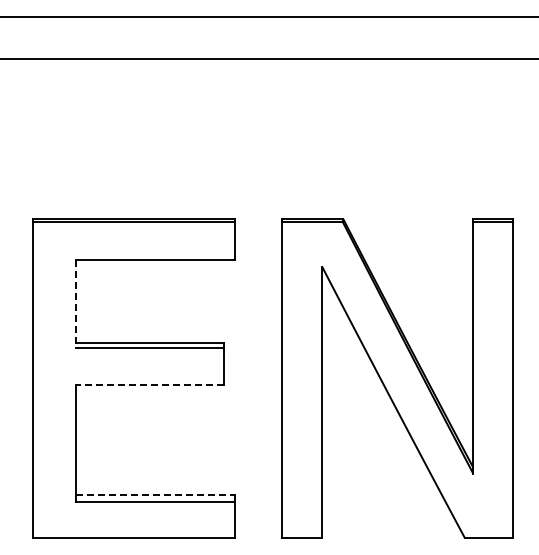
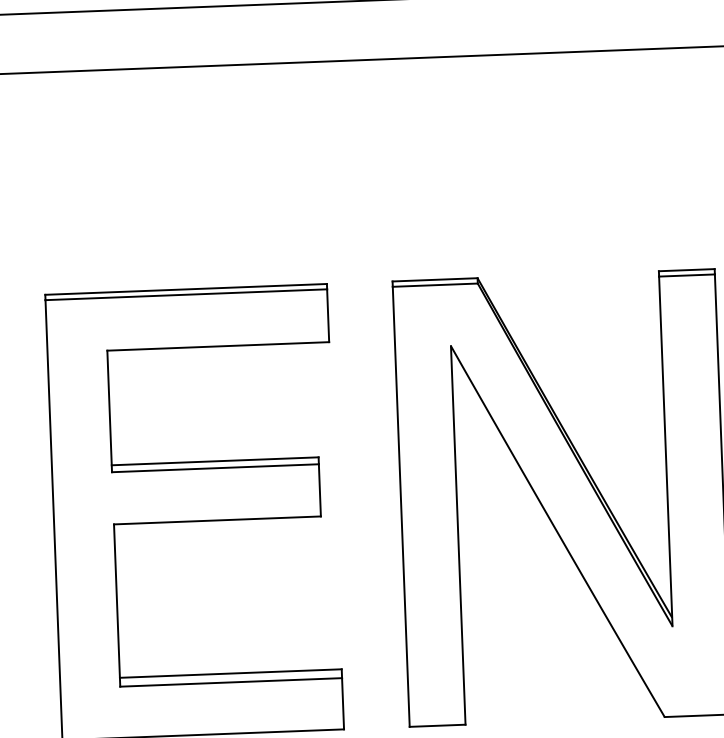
line: (75, 304) -> (109, 412), dashed -> solid
line: (149, 385) -> (216, 521), dashed -> solid
line: (155, 495) -> (231, 673), dashed -> solid

